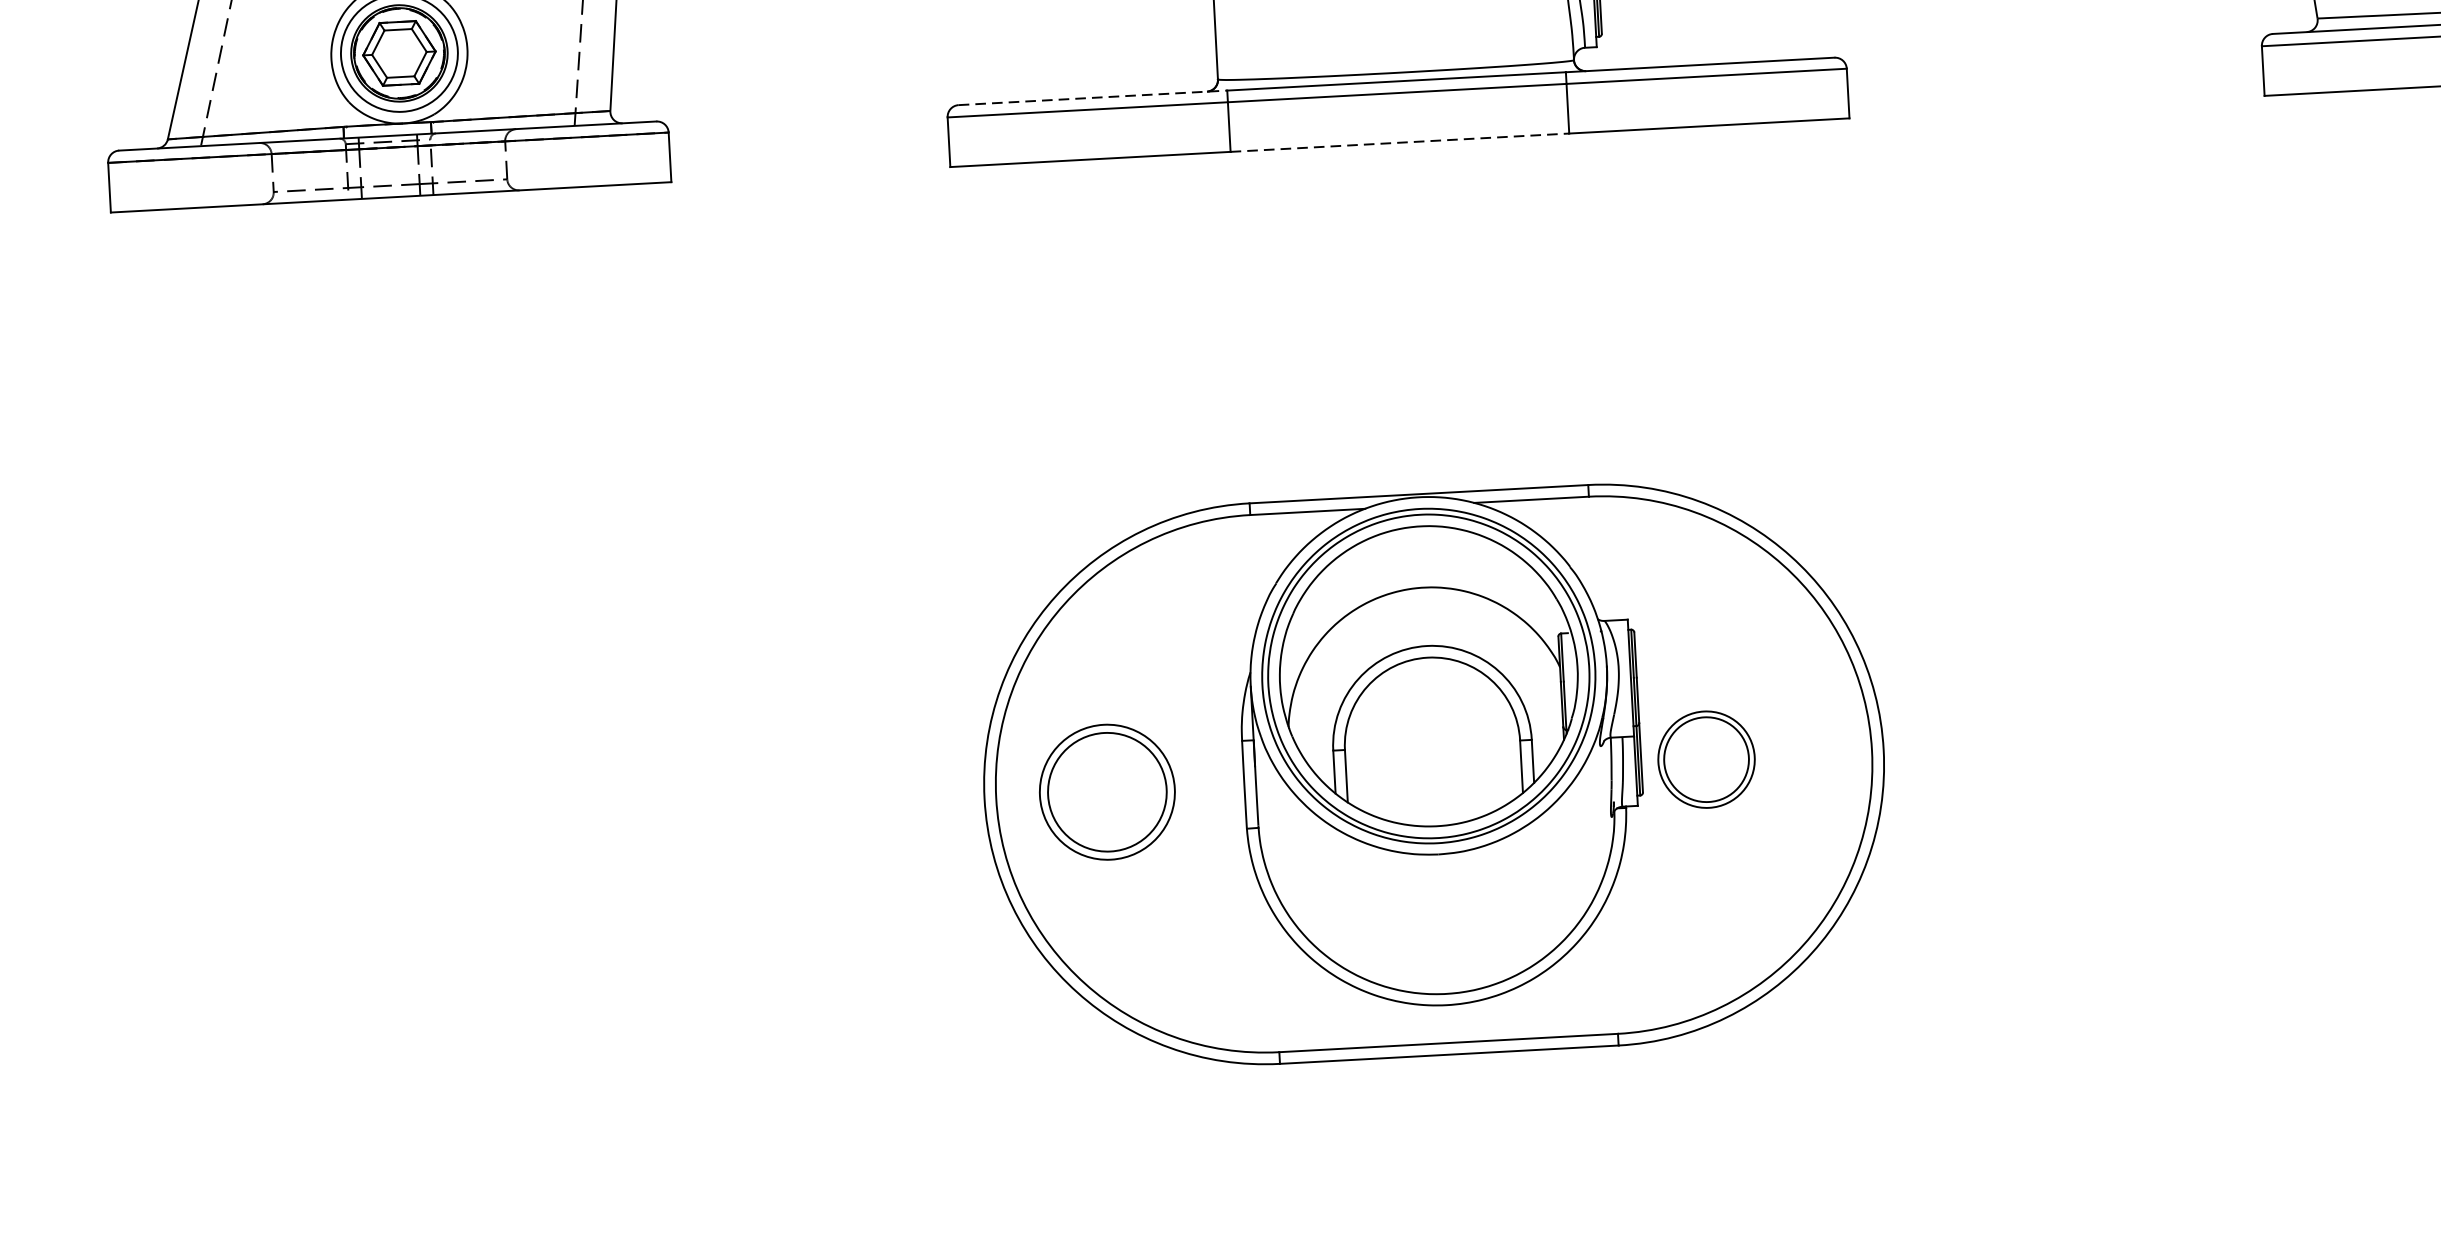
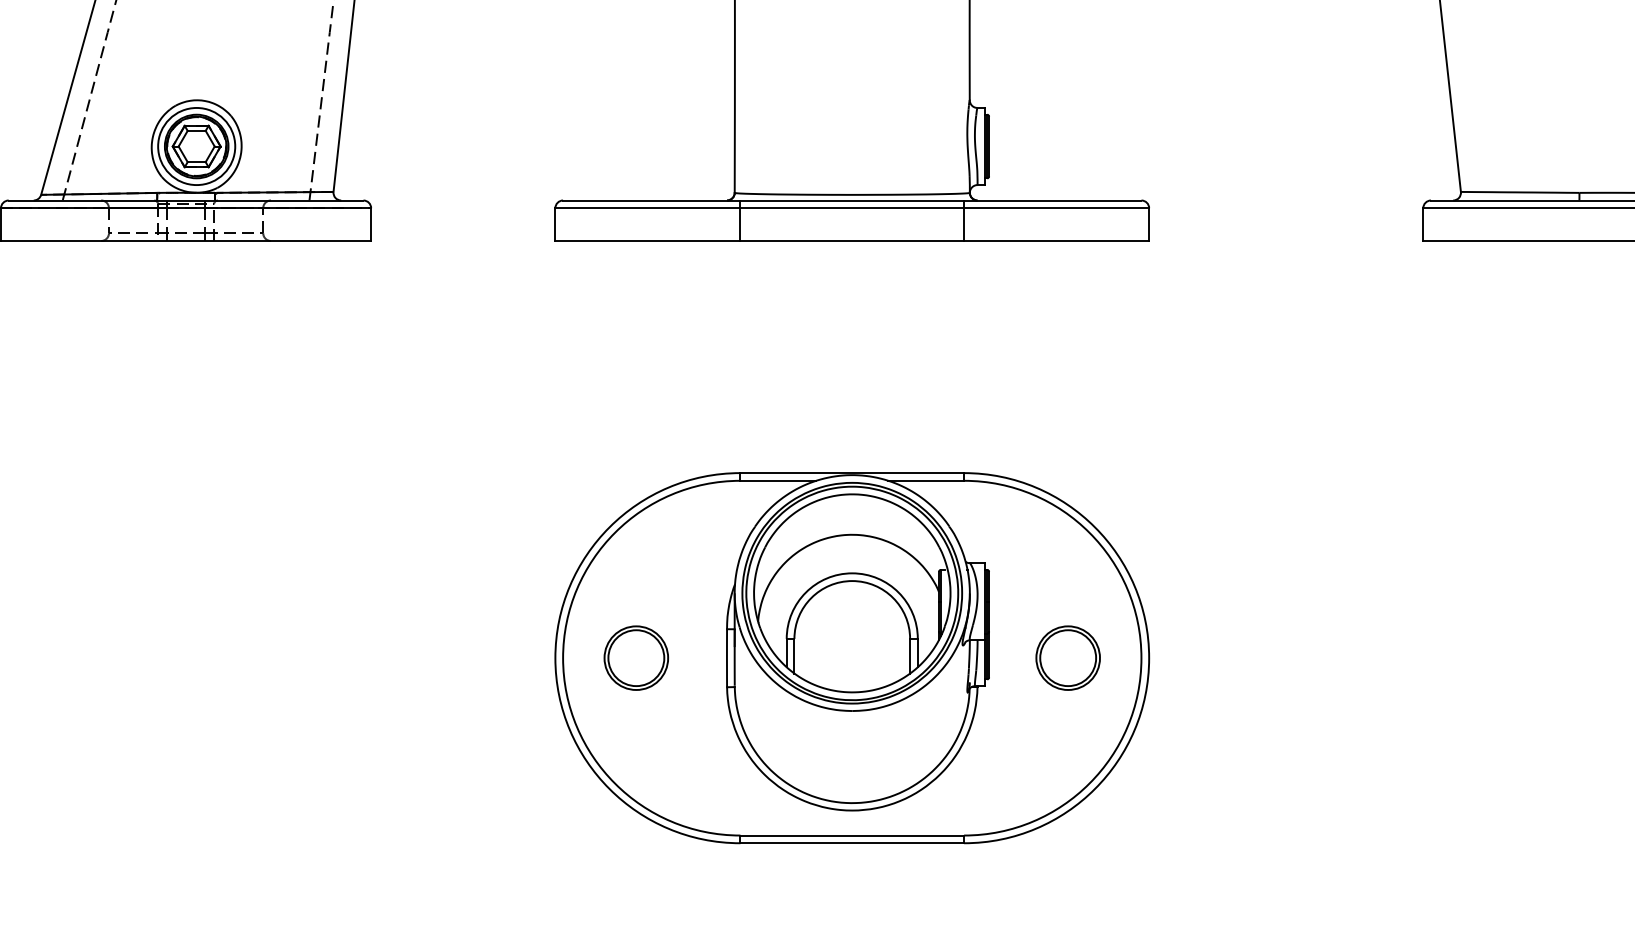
line: (1092, 97) -> (651, 200), dashed -> solid
line: (1400, 143) -> (852, 241), dashed -> solid
part: (1705, 758) -> (1067, 657), moved
part: (1105, 791) -> (635, 657), size x0.71

